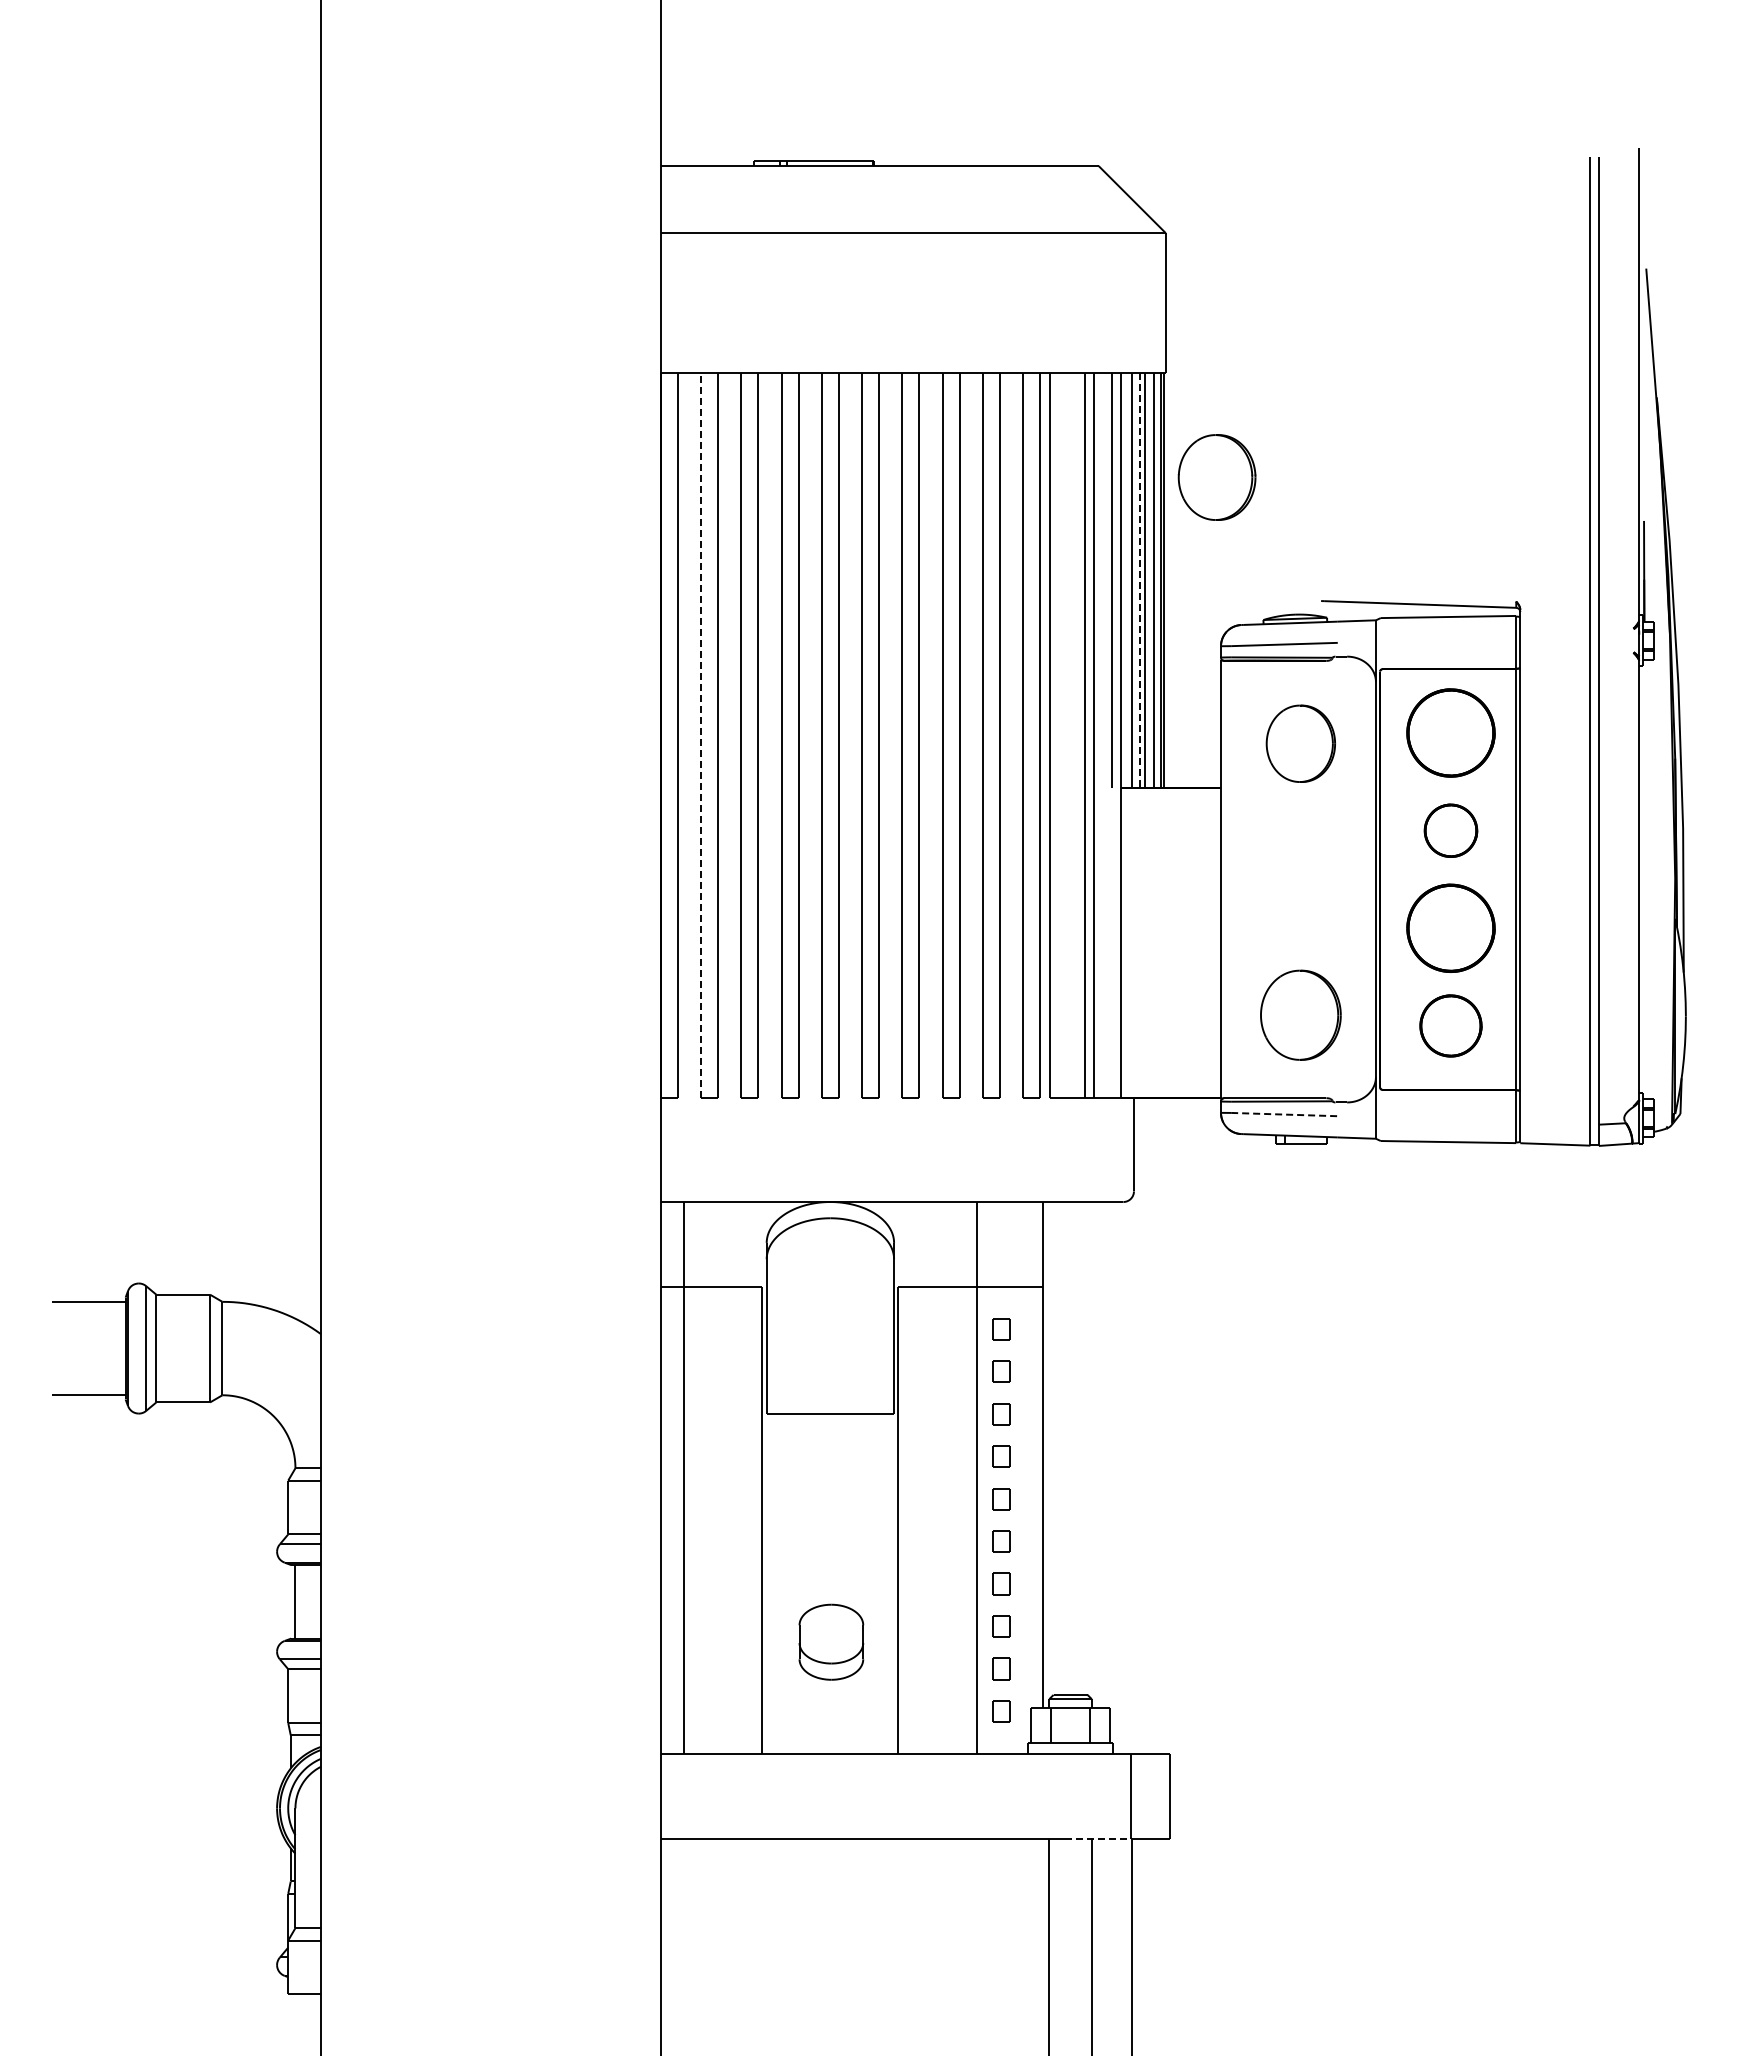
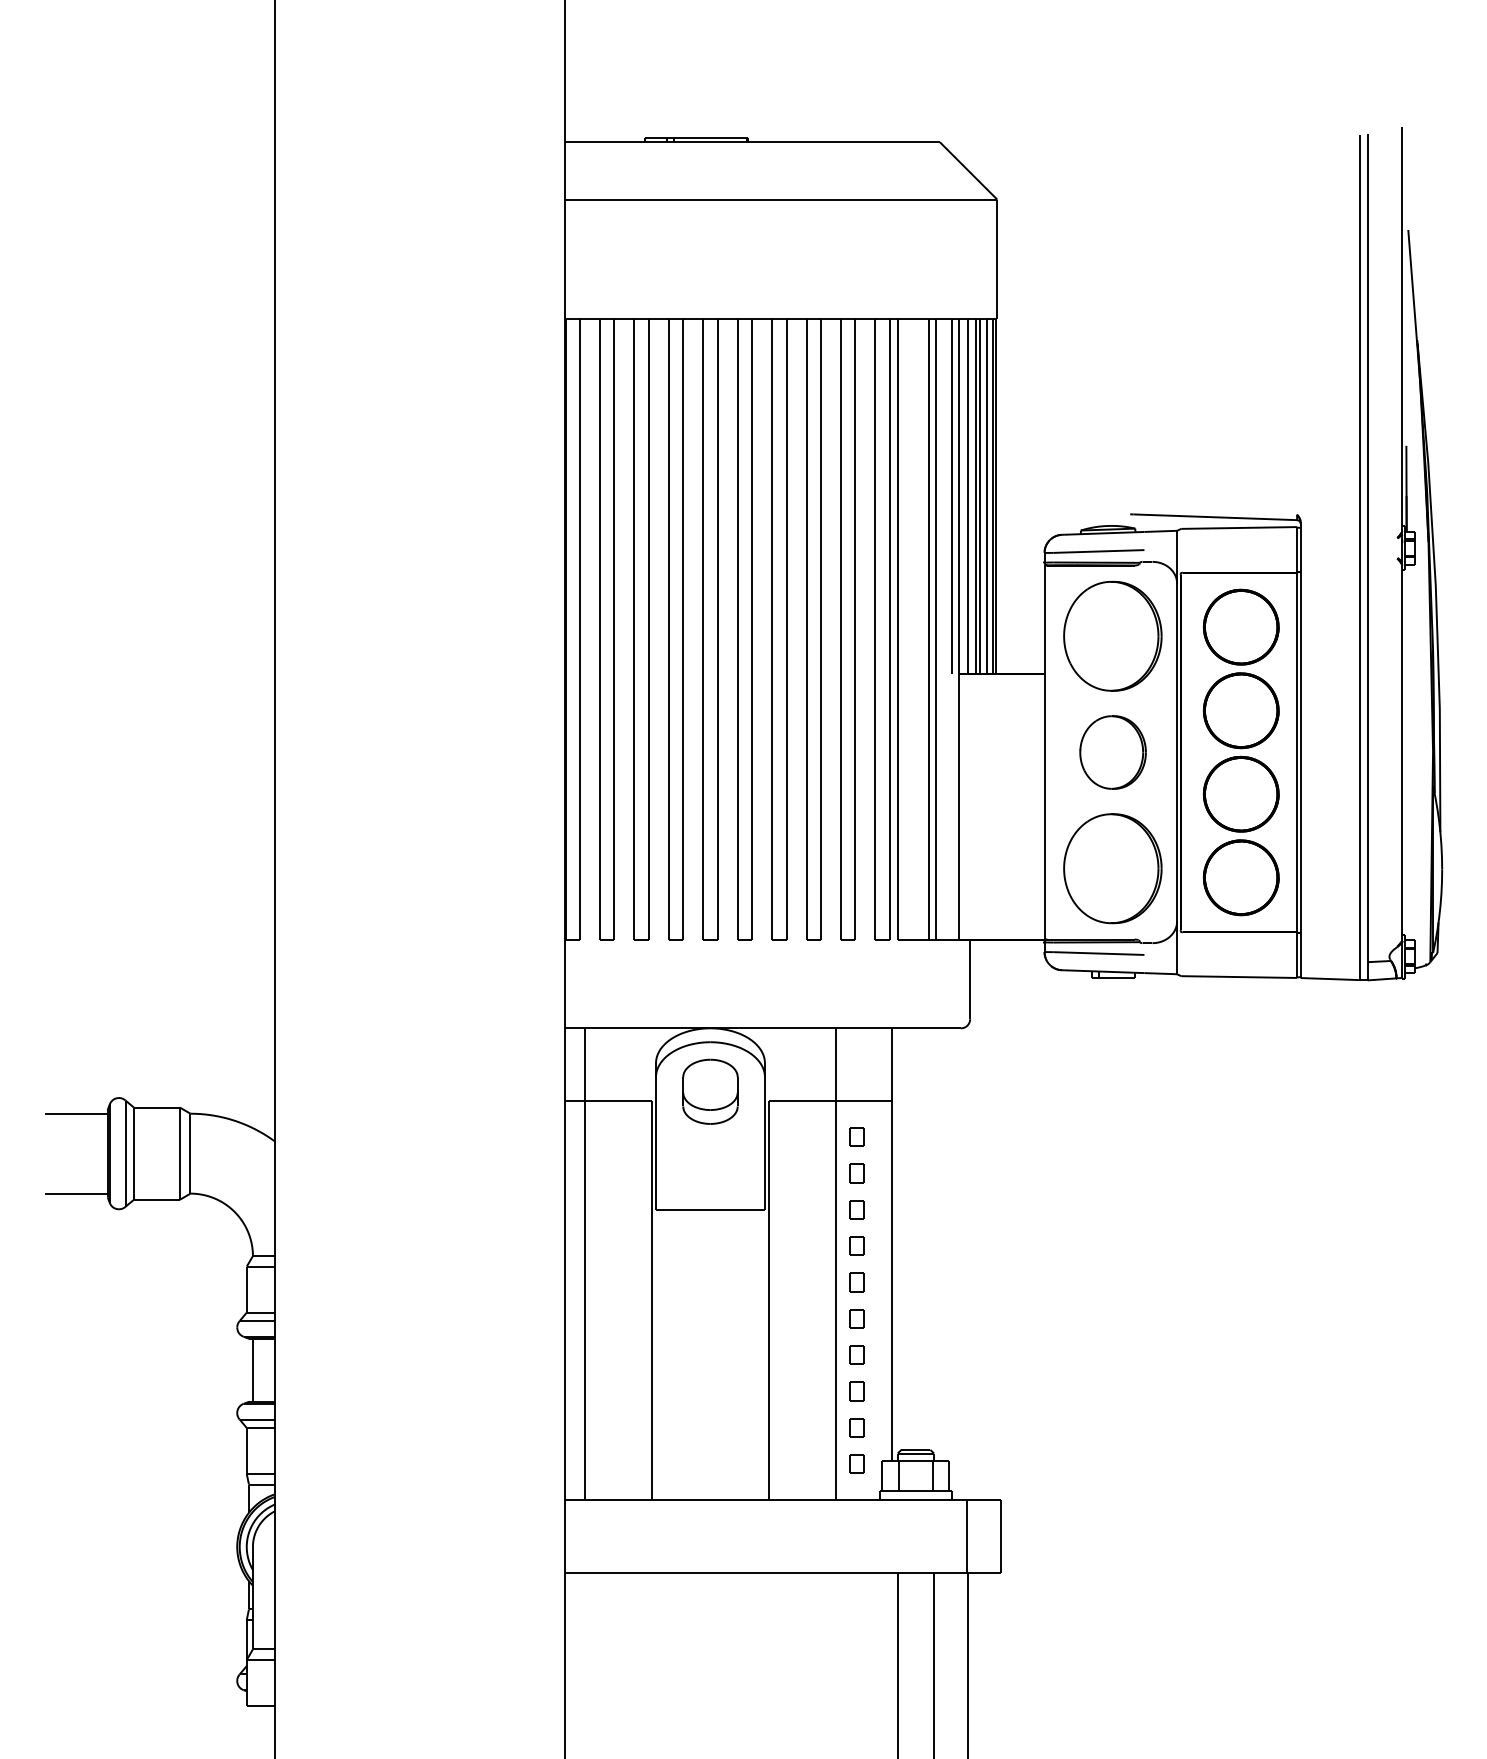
part: (1216, 477) -> (1112, 752), moved
line: (1140, 580) -> (975, 496), dashed -> solid
line: (701, 735) -> (600, 629), dashed -> solid
part: (1300, 743) -> (1112, 636), size x1.67
part: (1450, 830) -> (1240, 710), size x1.67
part: (1300, 1014) -> (1112, 867), size x1.43
part: (1450, 1025) -> (1240, 877), size x1.43
line: (1284, 1114) -> (1098, 953), dashed -> solid
part: (831, 1641) -> (710, 1091), moved
line: (1097, 1838) -> (938, 1572), dashed -> solid

